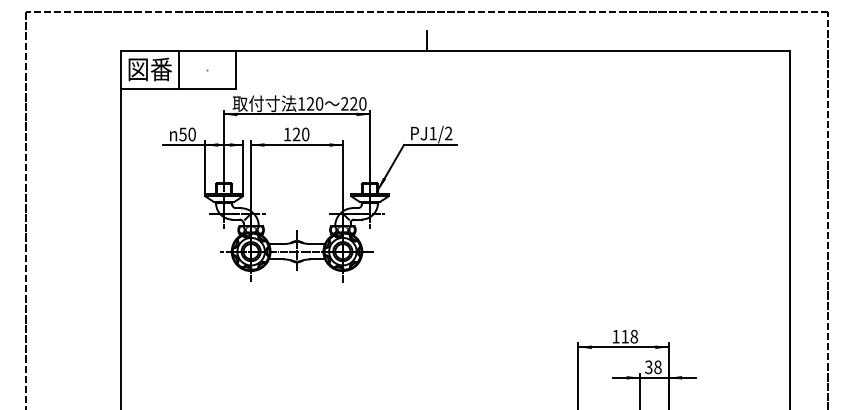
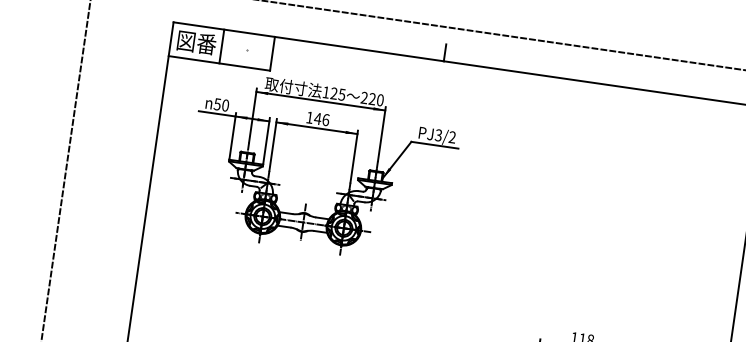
text: (319, 103) -> (342, 94), 120 -> 125
text: (432, 133) -> (438, 135), PJ1/2 -> PJ3/2
text: (300, 134) -> (321, 119), 120 -> 146

